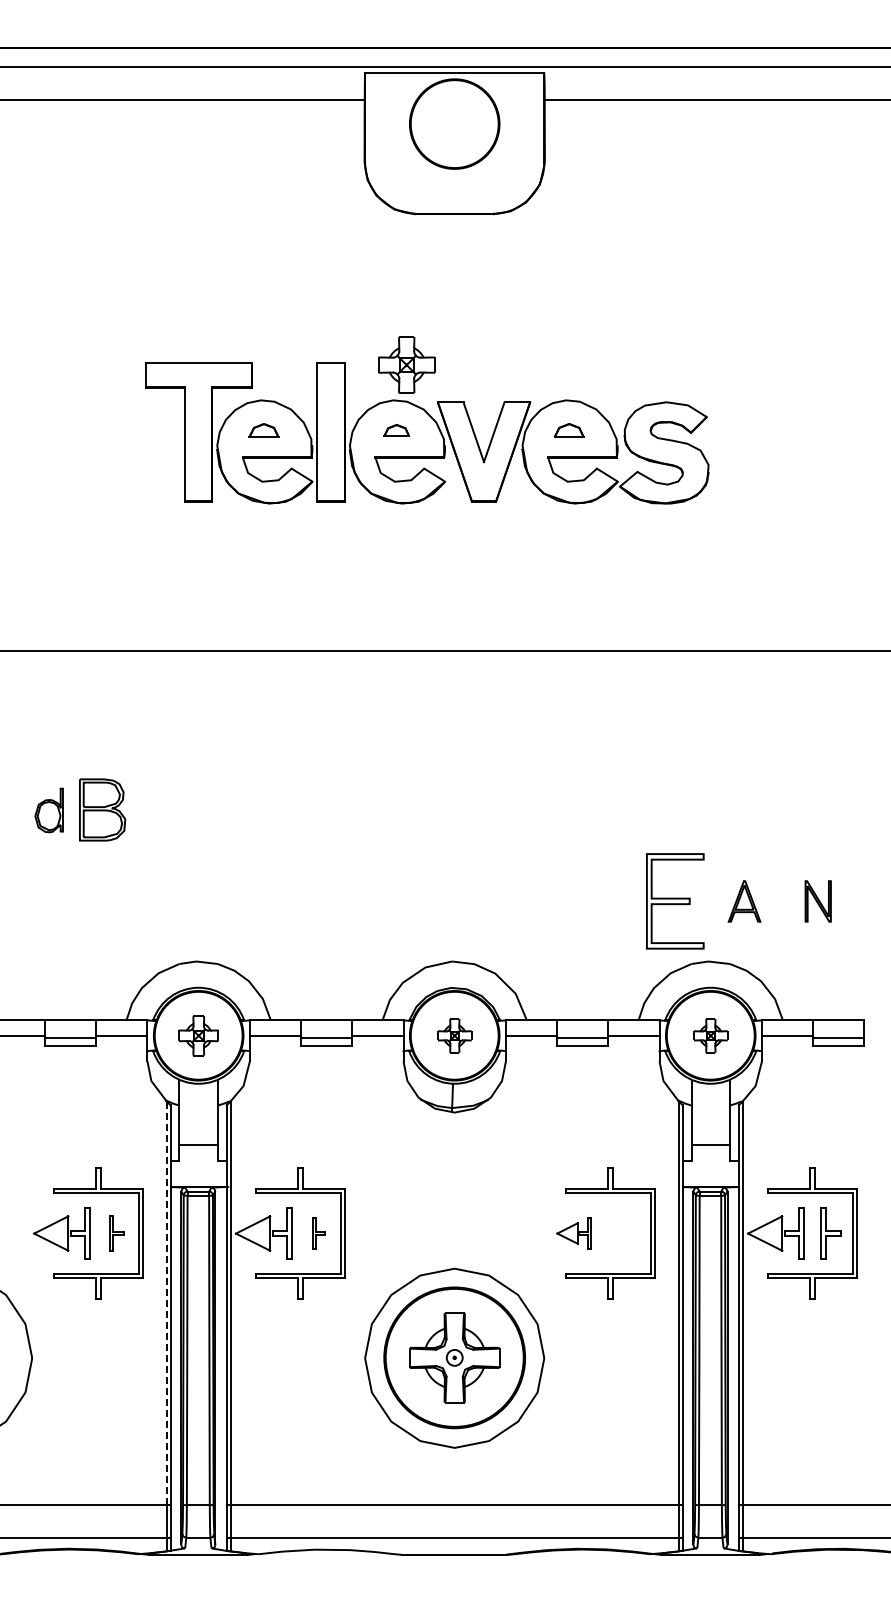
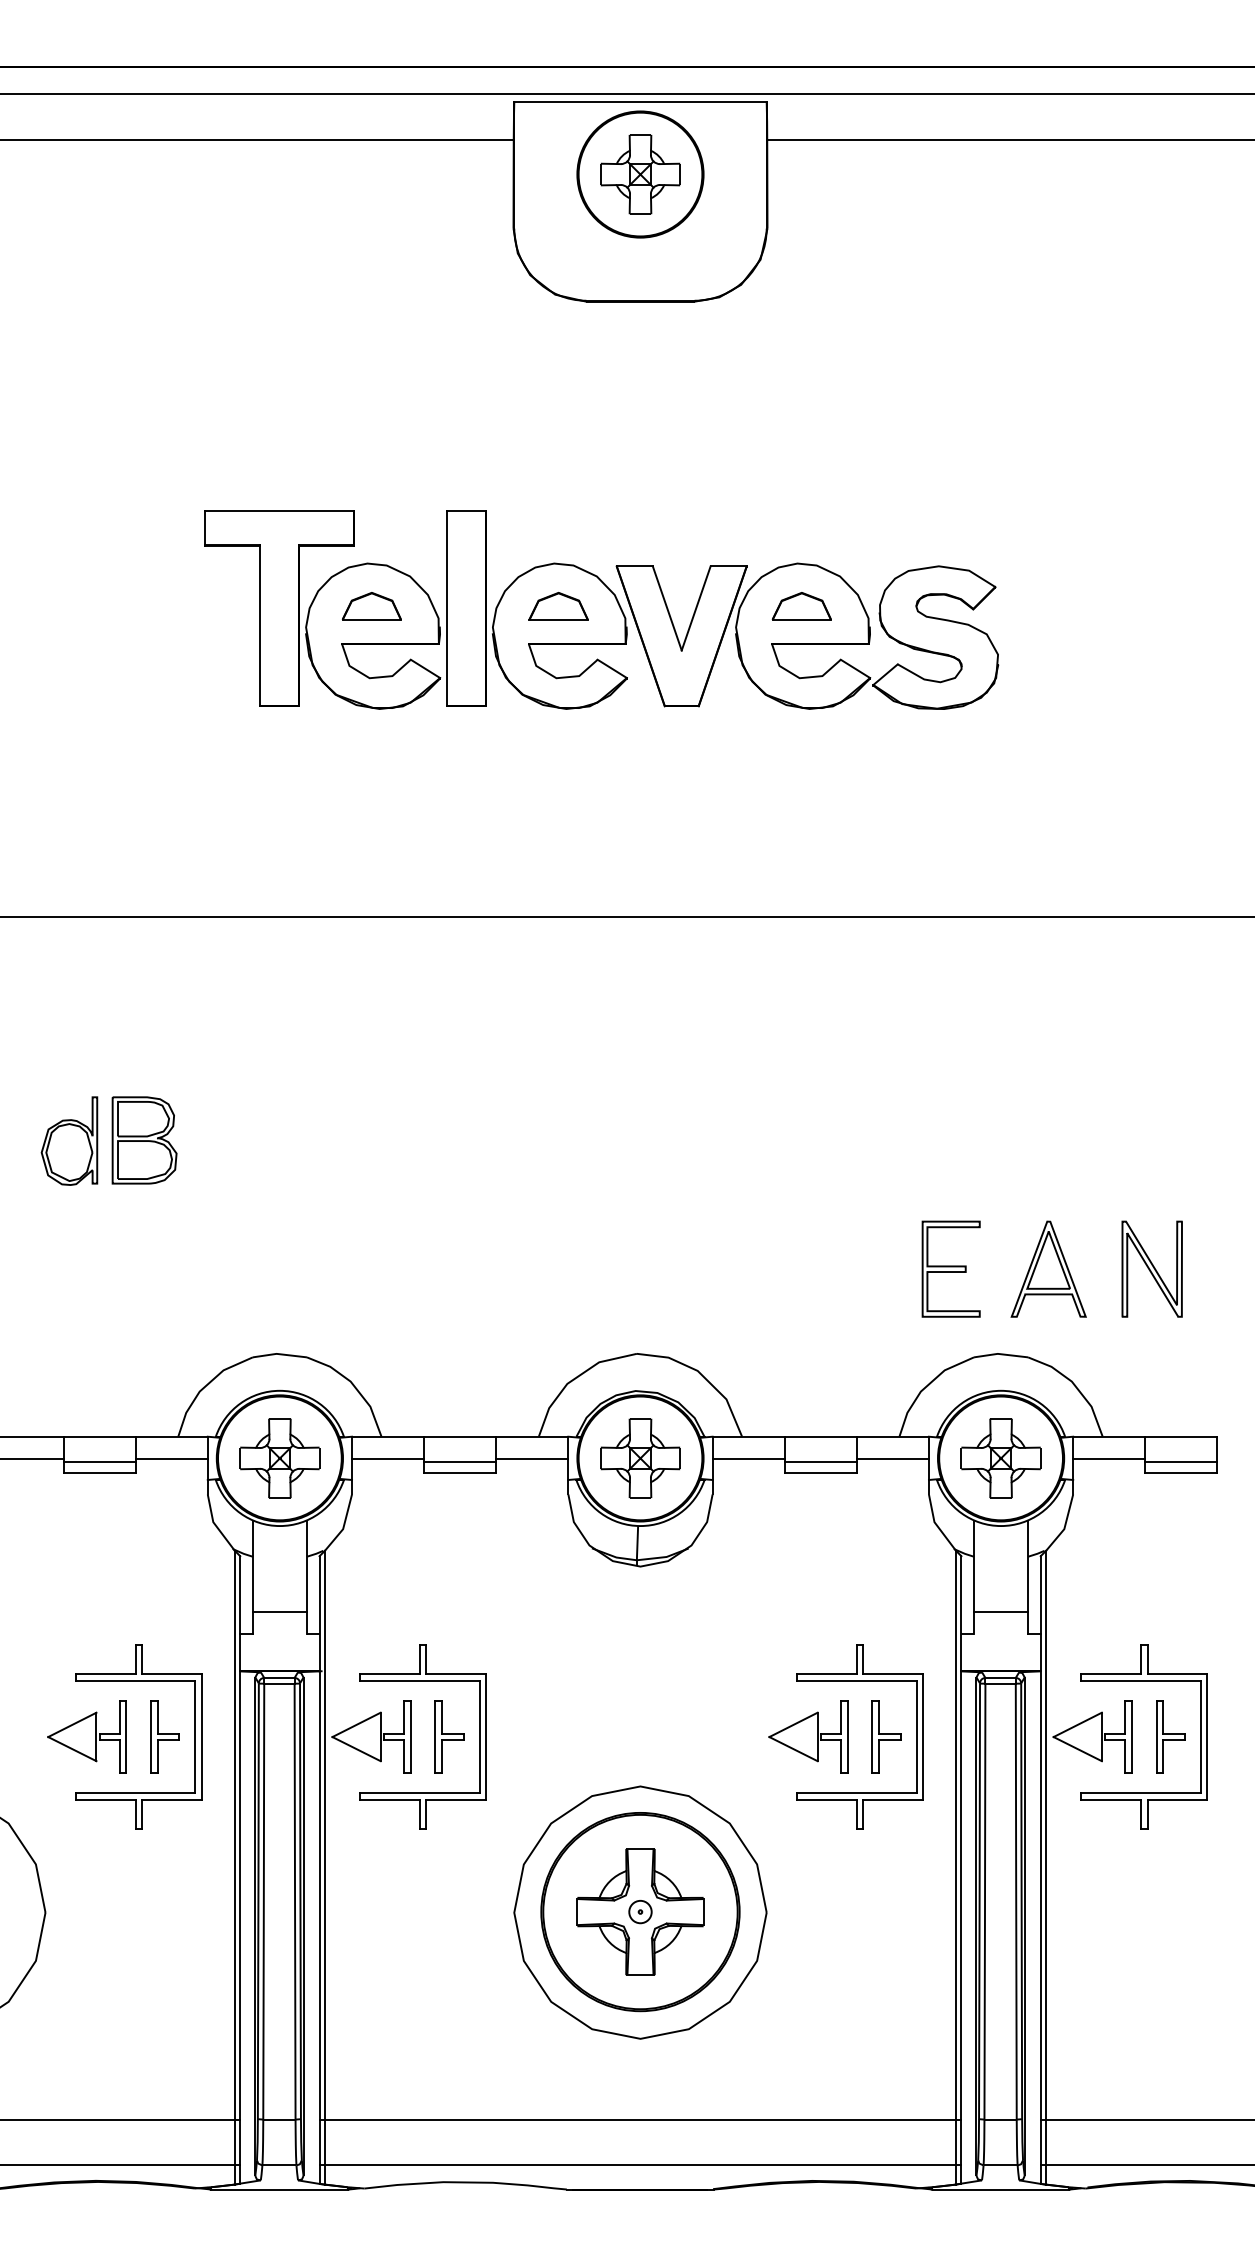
part: (406, 364) -> (640, 173), moved
part: (263, 430) -> (371, 606), size x1.43
part: (396, 430) -> (558, 606), size x1.67
part: (568, 430) -> (800, 606), size x1.43
part: (48, 810) -> (68, 1141), size x1.43
part: (675, 901) -> (951, 1269), size x0.71
part: (744, 901) -> (1048, 1269), size x1.67
part: (818, 901) -> (1152, 1269), size x1.67
part: (198, 1035) -> (279, 1458), size x1.43
part: (454, 1035) -> (640, 1458), size x1.67
part: (710, 1035) -> (1000, 1458), size x1.67
part: (116, 1233) -> (164, 1736), size x1.43
part: (318, 1233) -> (448, 1736), size x1.67
part: (573, 1233) -> (807, 1736), size x1.67
part: (628, 1233) -> (885, 1736), added
line: (166, 1303) -> (234, 1835), dashed -> solid

